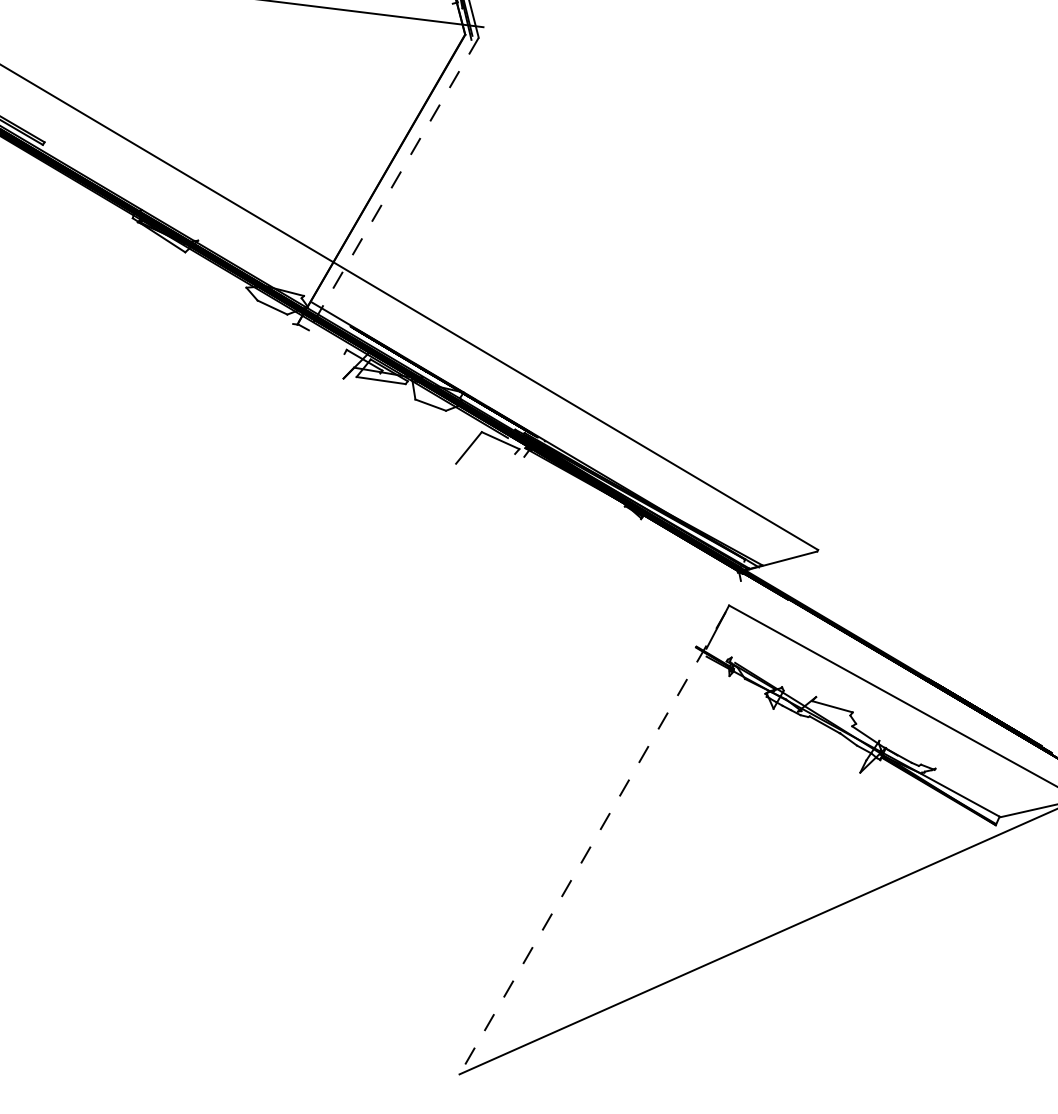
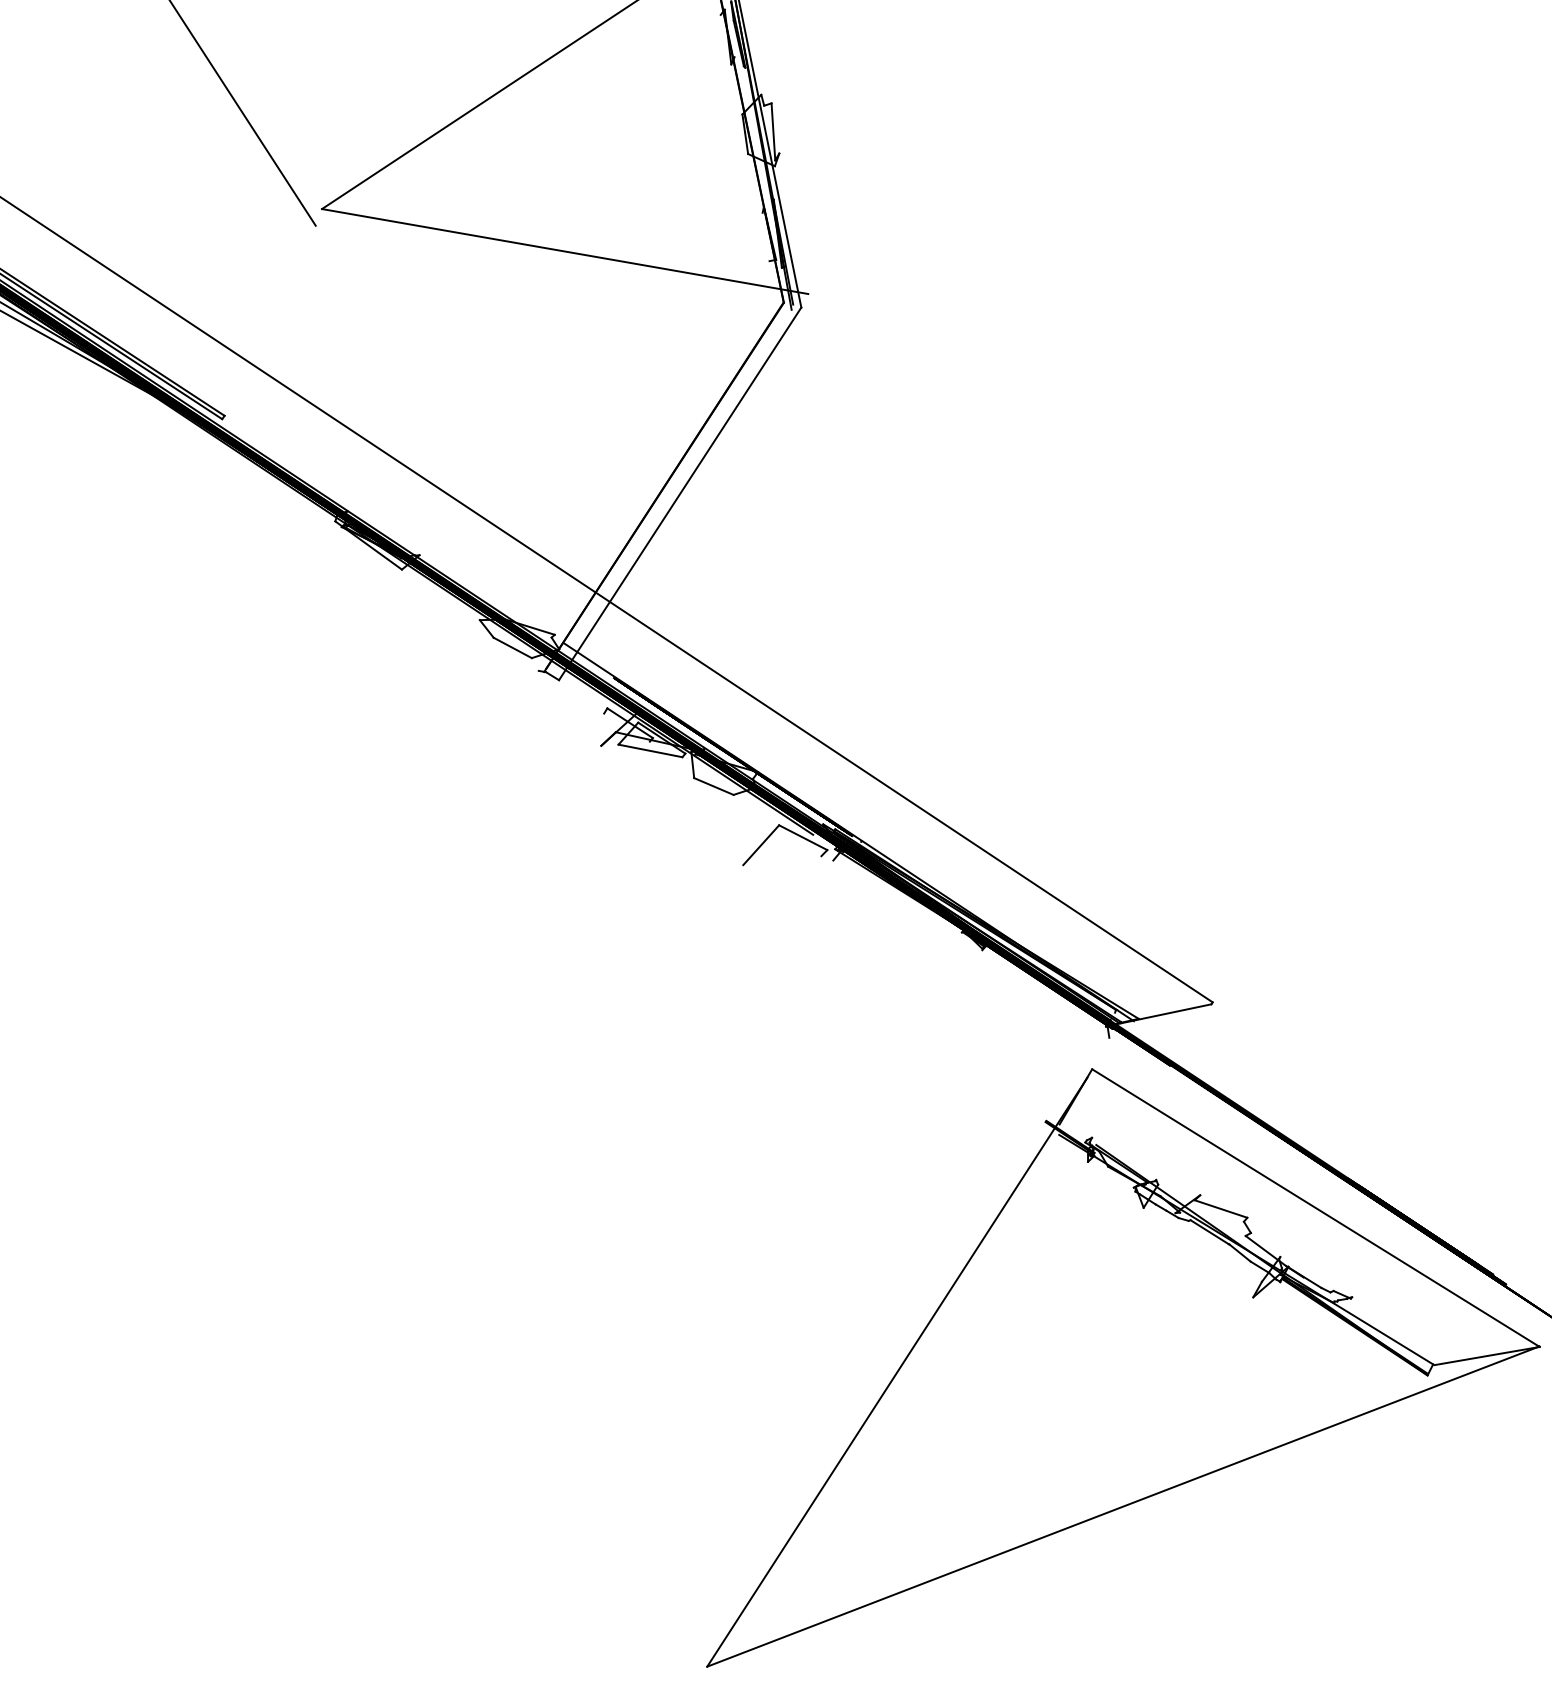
line: (393, 184) -> (679, 494), dashed -> solid
line: (592, 843) -> (897, 1372), dashed -> solid

